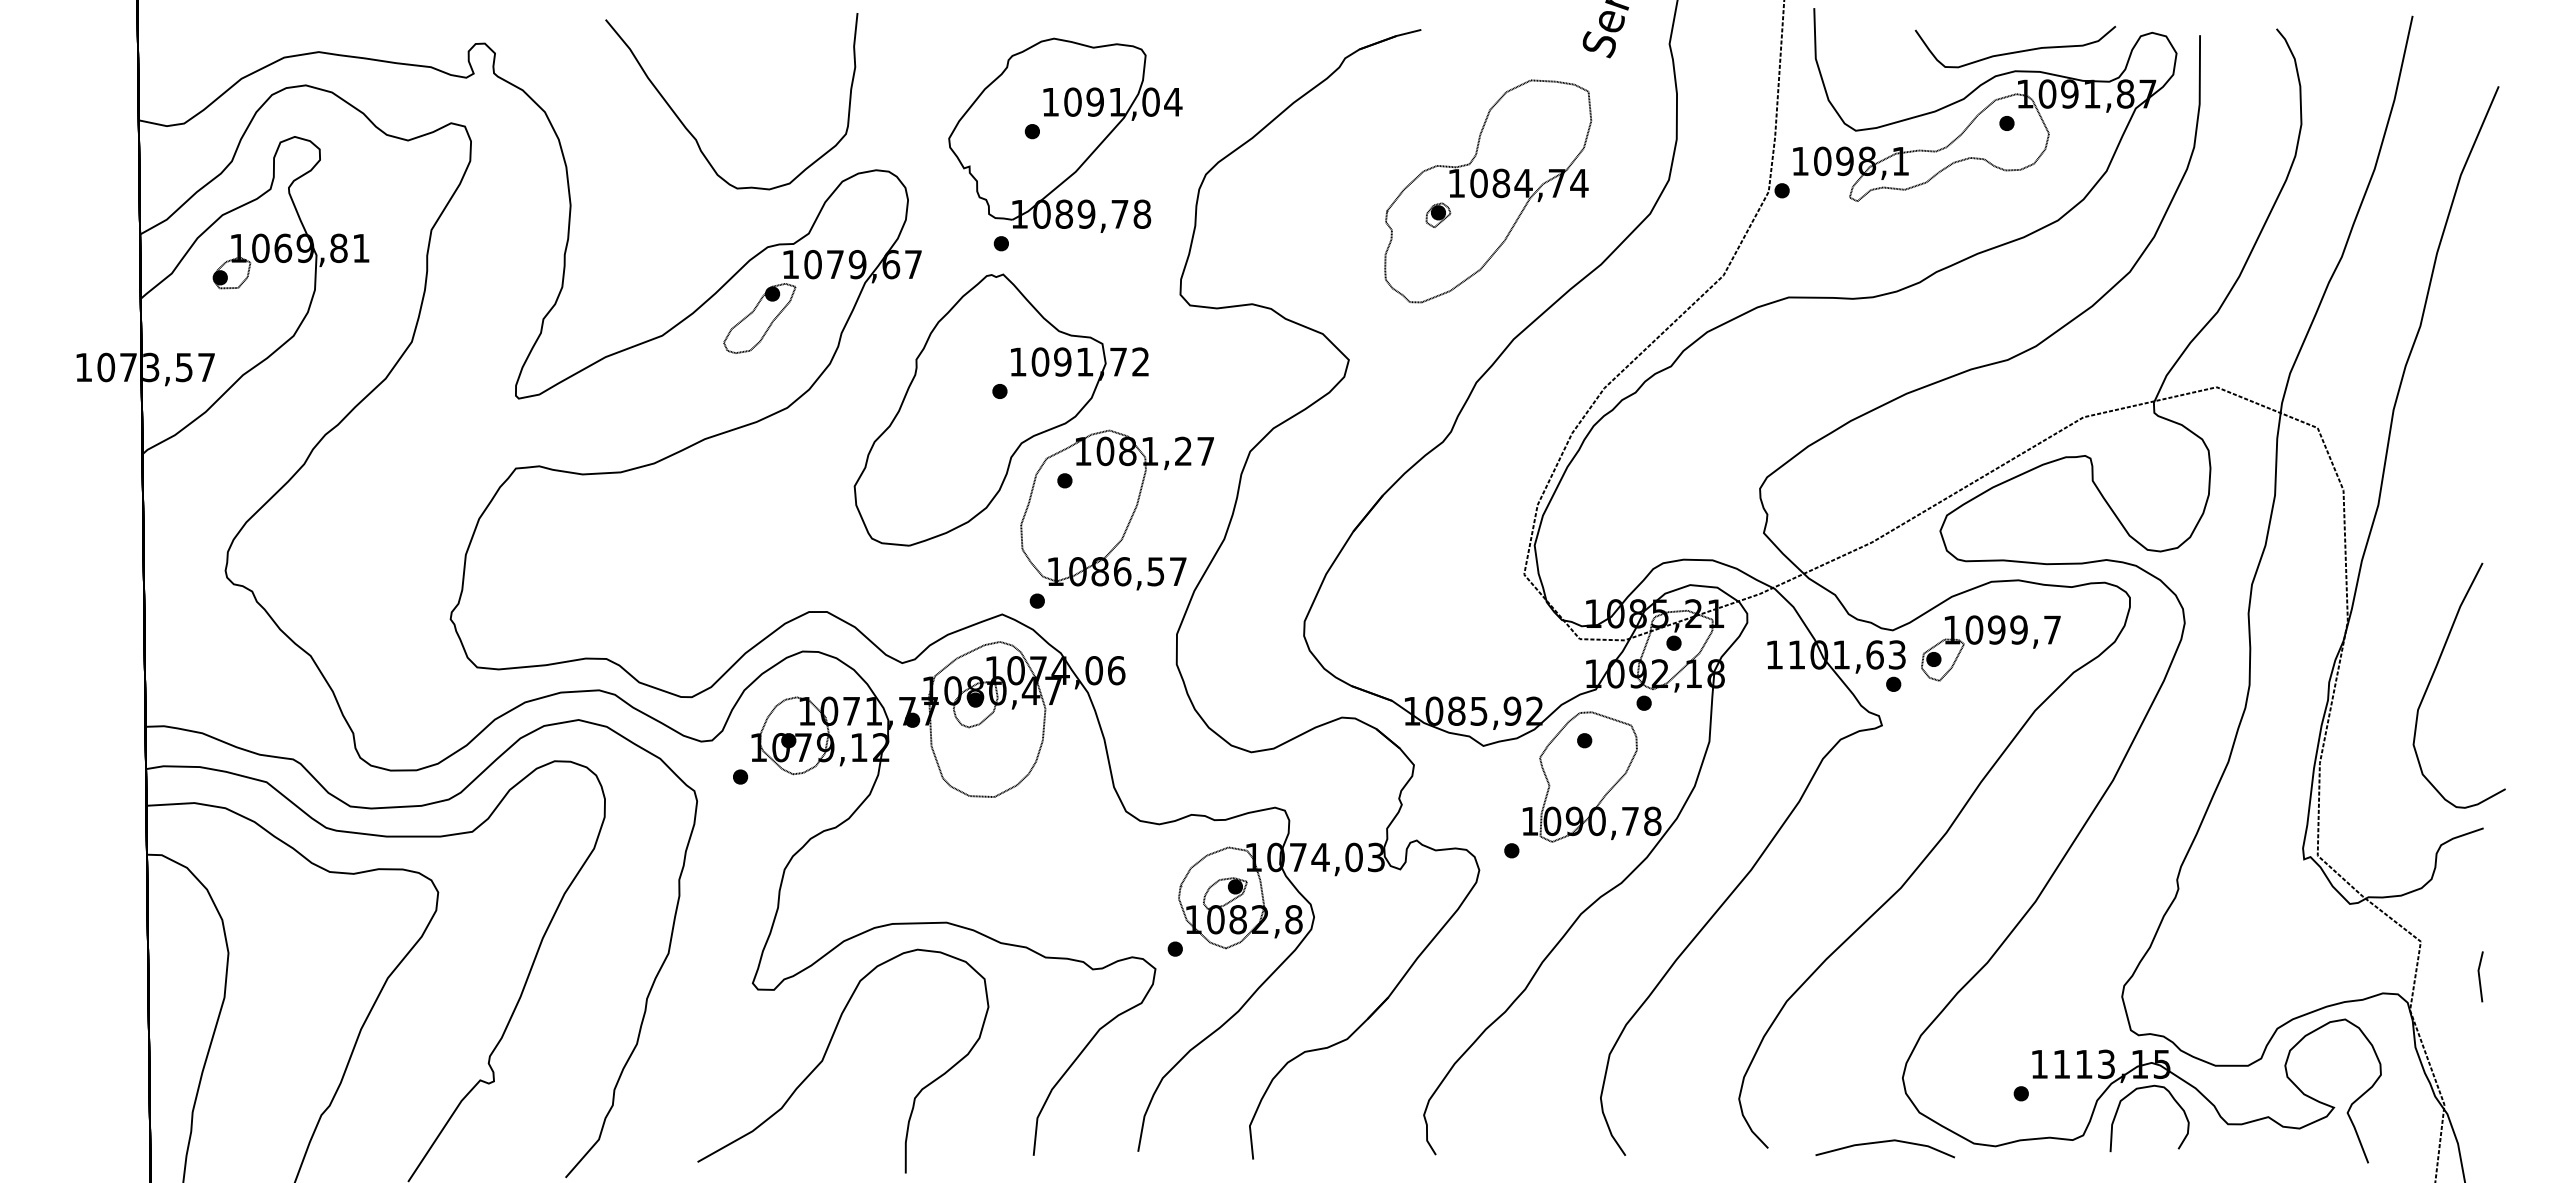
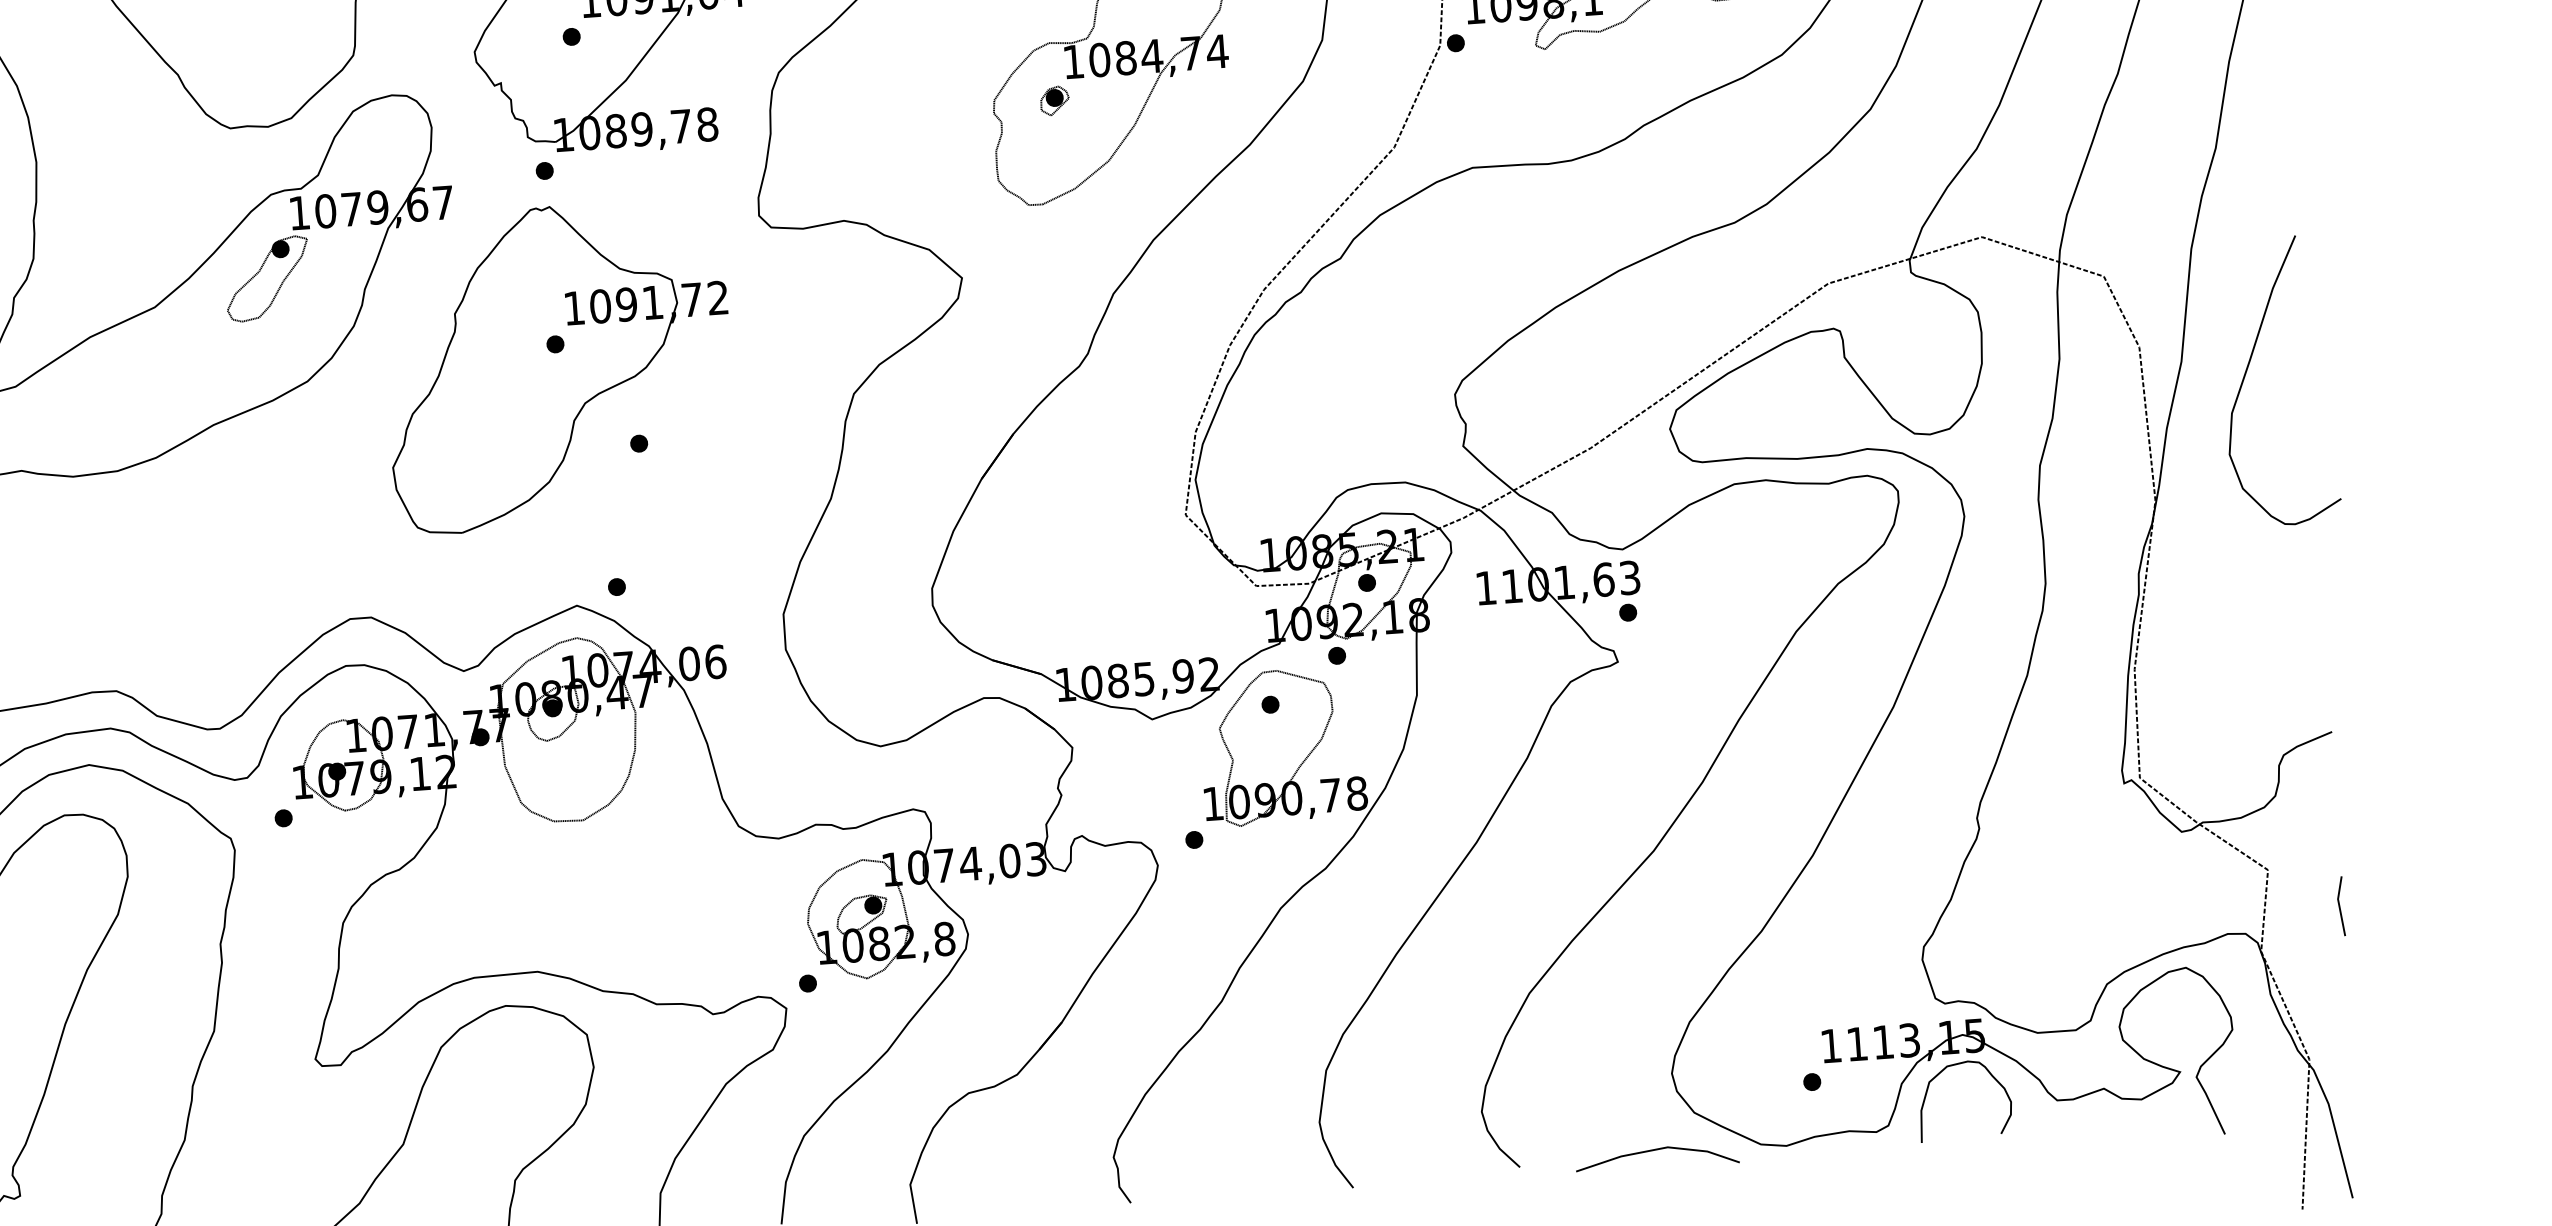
part: (1116, 509) -> (702, 472), removed
part: (1990, 648) -> (1738, 562), removed
part: (2433, 676) -> (2247, 372), moved

